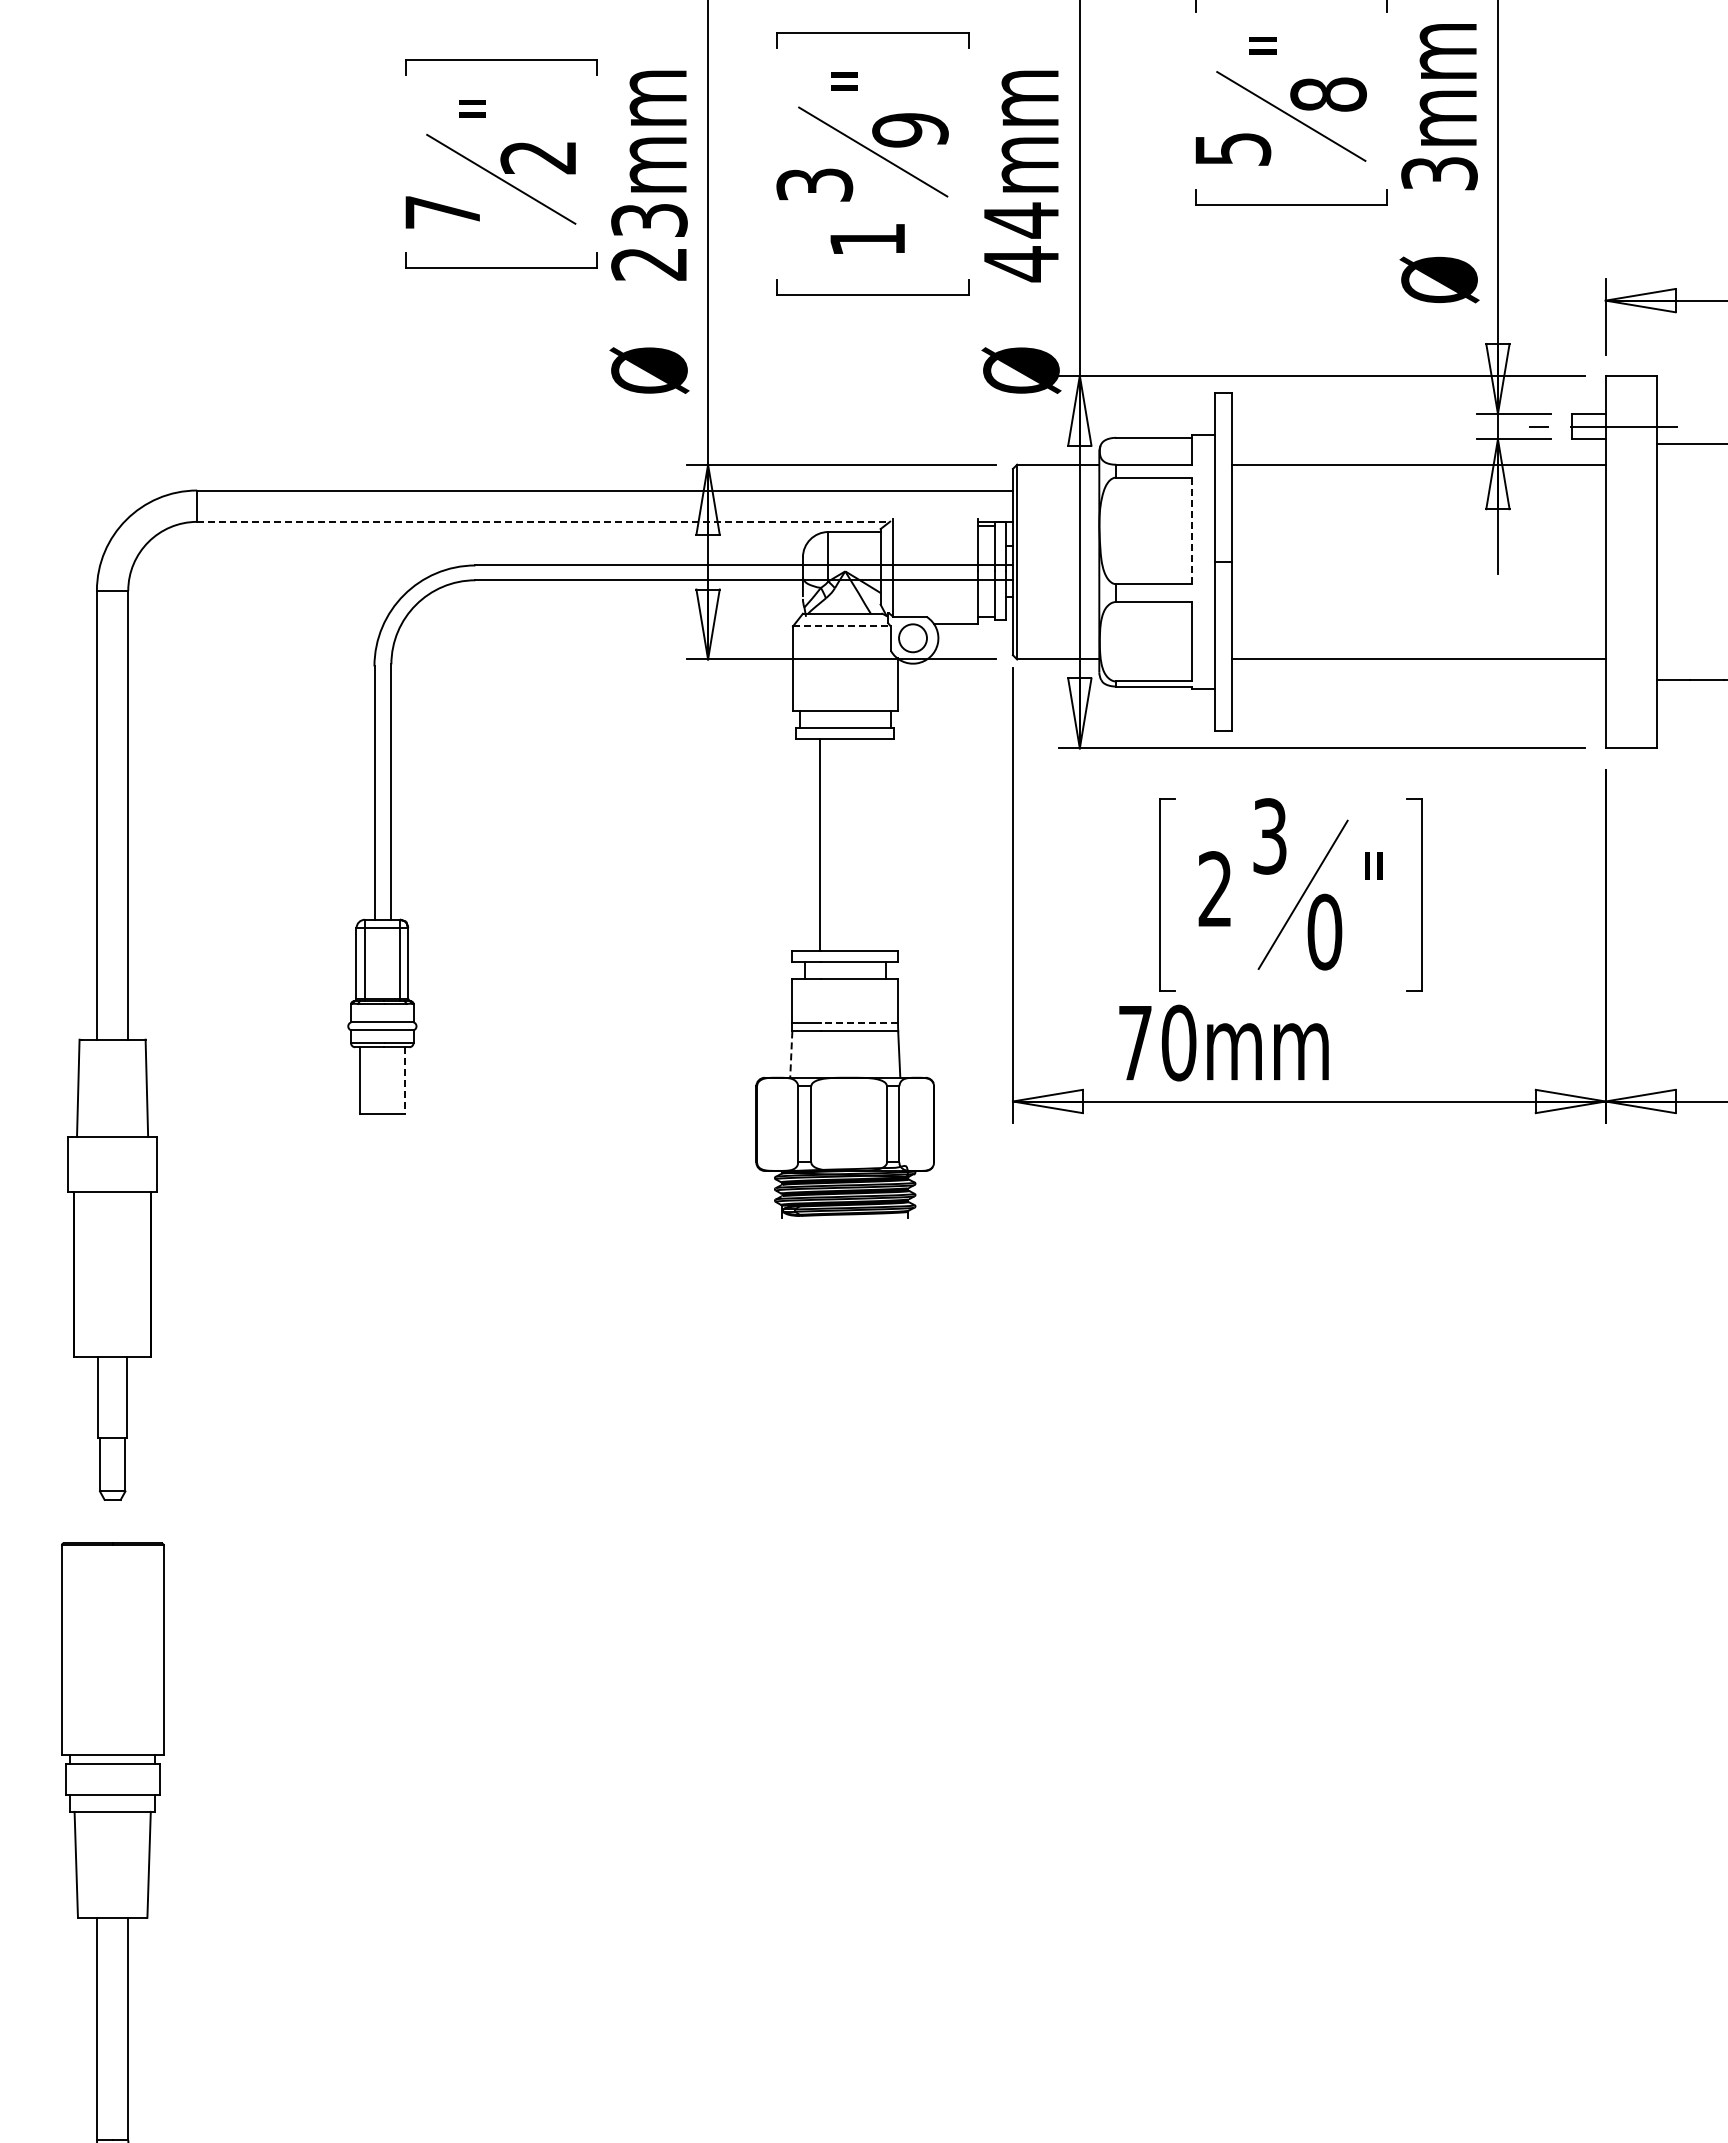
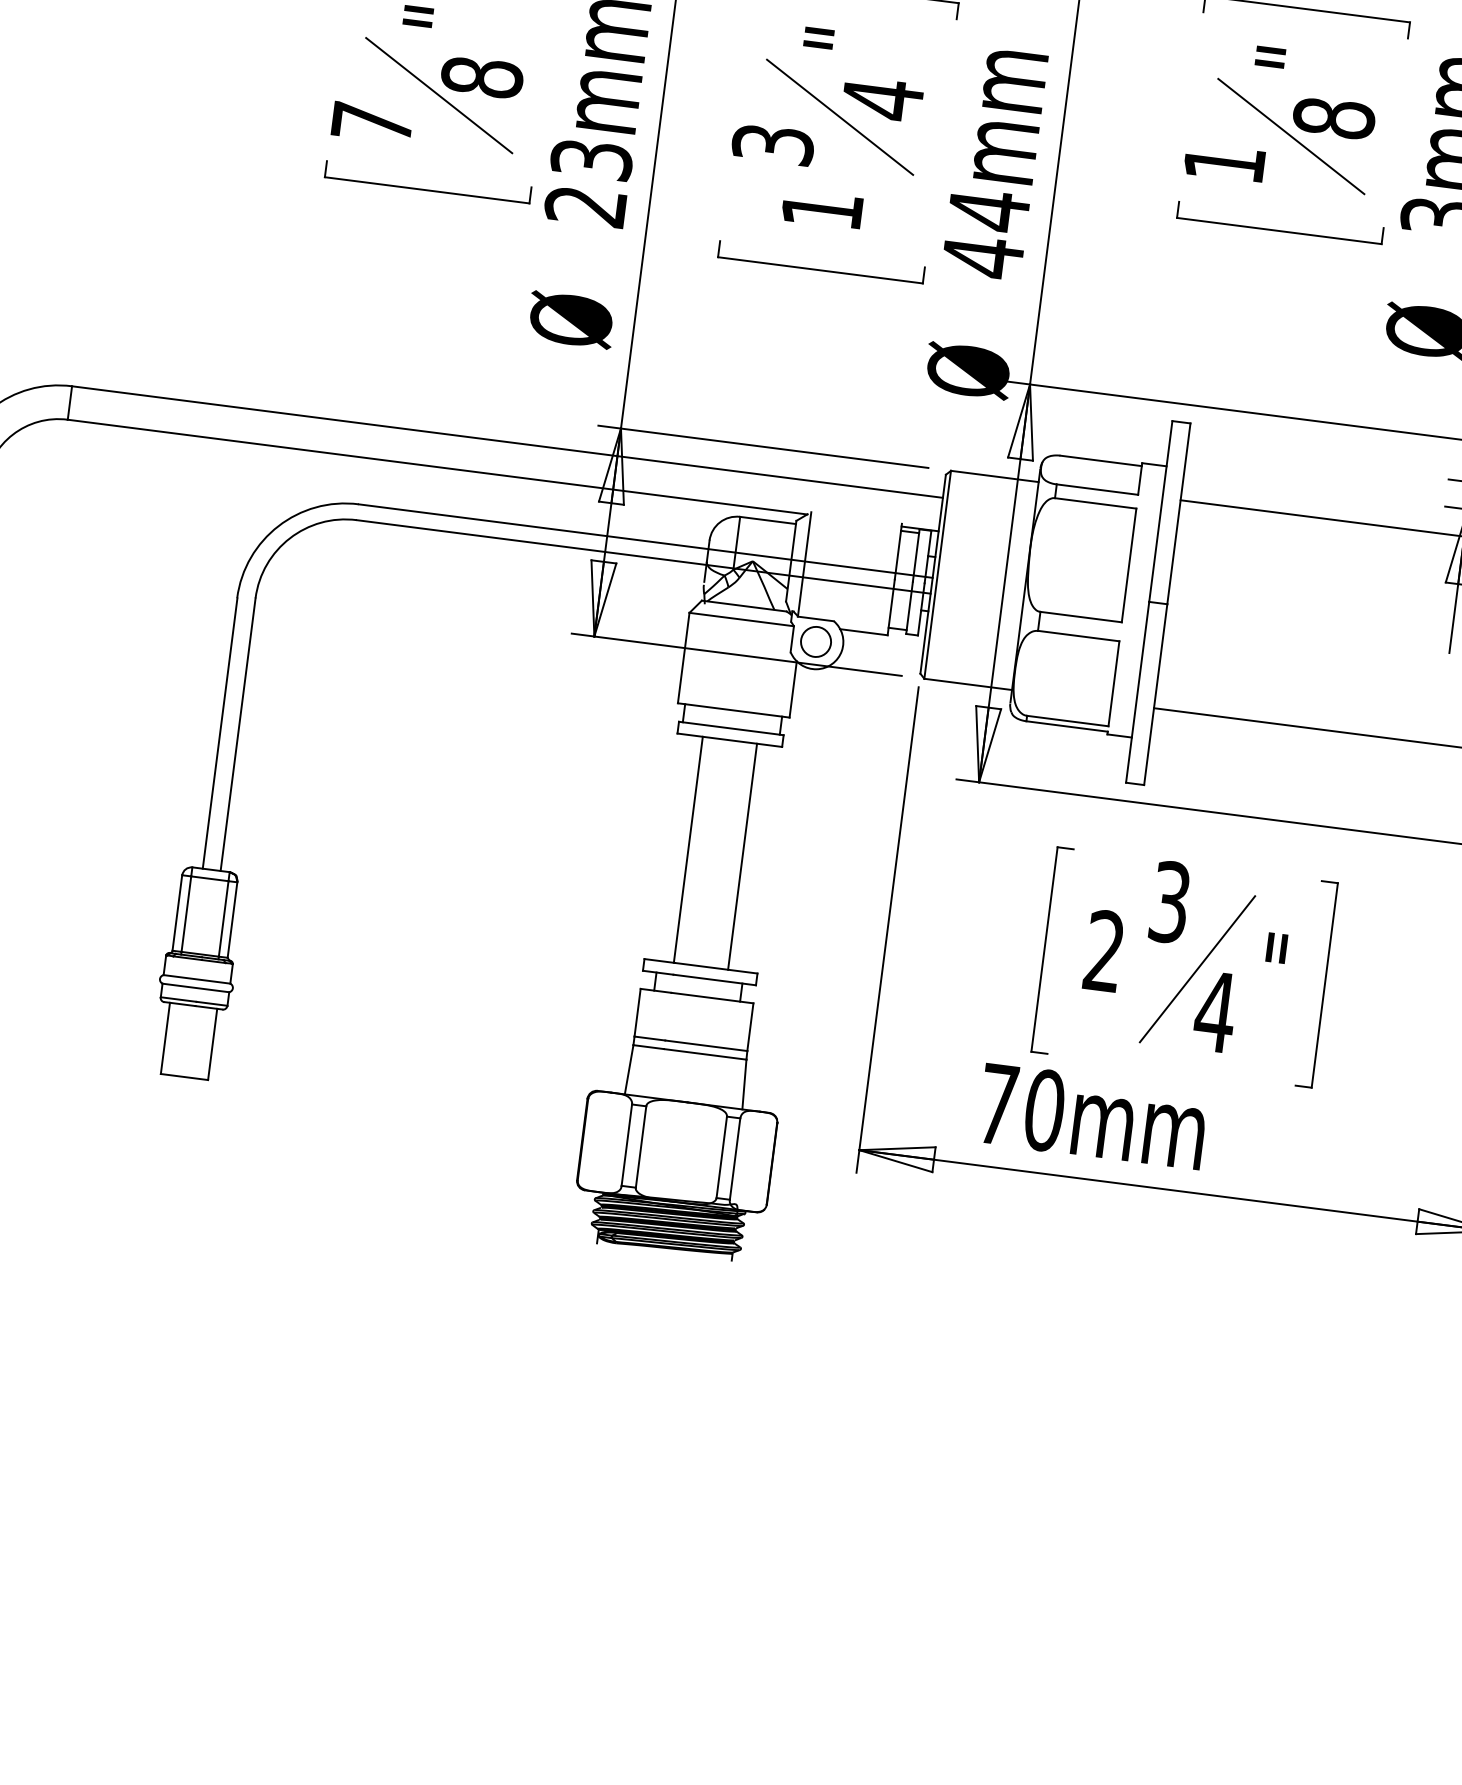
text: (910, 130) -> (882, 99), 9 -> 4
text: (1233, 149) -> (1225, 163), 5 -> 1
text: (538, 157) -> (481, 77), 2 -> 8
line: (544, 521) -> (438, 466), dashed -> solid
line: (1192, 531) -> (1129, 566), dashed -> solid
line: (841, 626) -> (741, 619), dashed -> solid
line: (870, 844) -> (742, 856), added
text: (1324, 931) -> (1215, 1011), 0 -> 4
line: (859, 1023) -> (706, 1045), dashed -> solid
line: (791, 1055) -> (629, 1070), dashed -> solid
line: (404, 1080) -> (212, 1044), dashed -> solid

